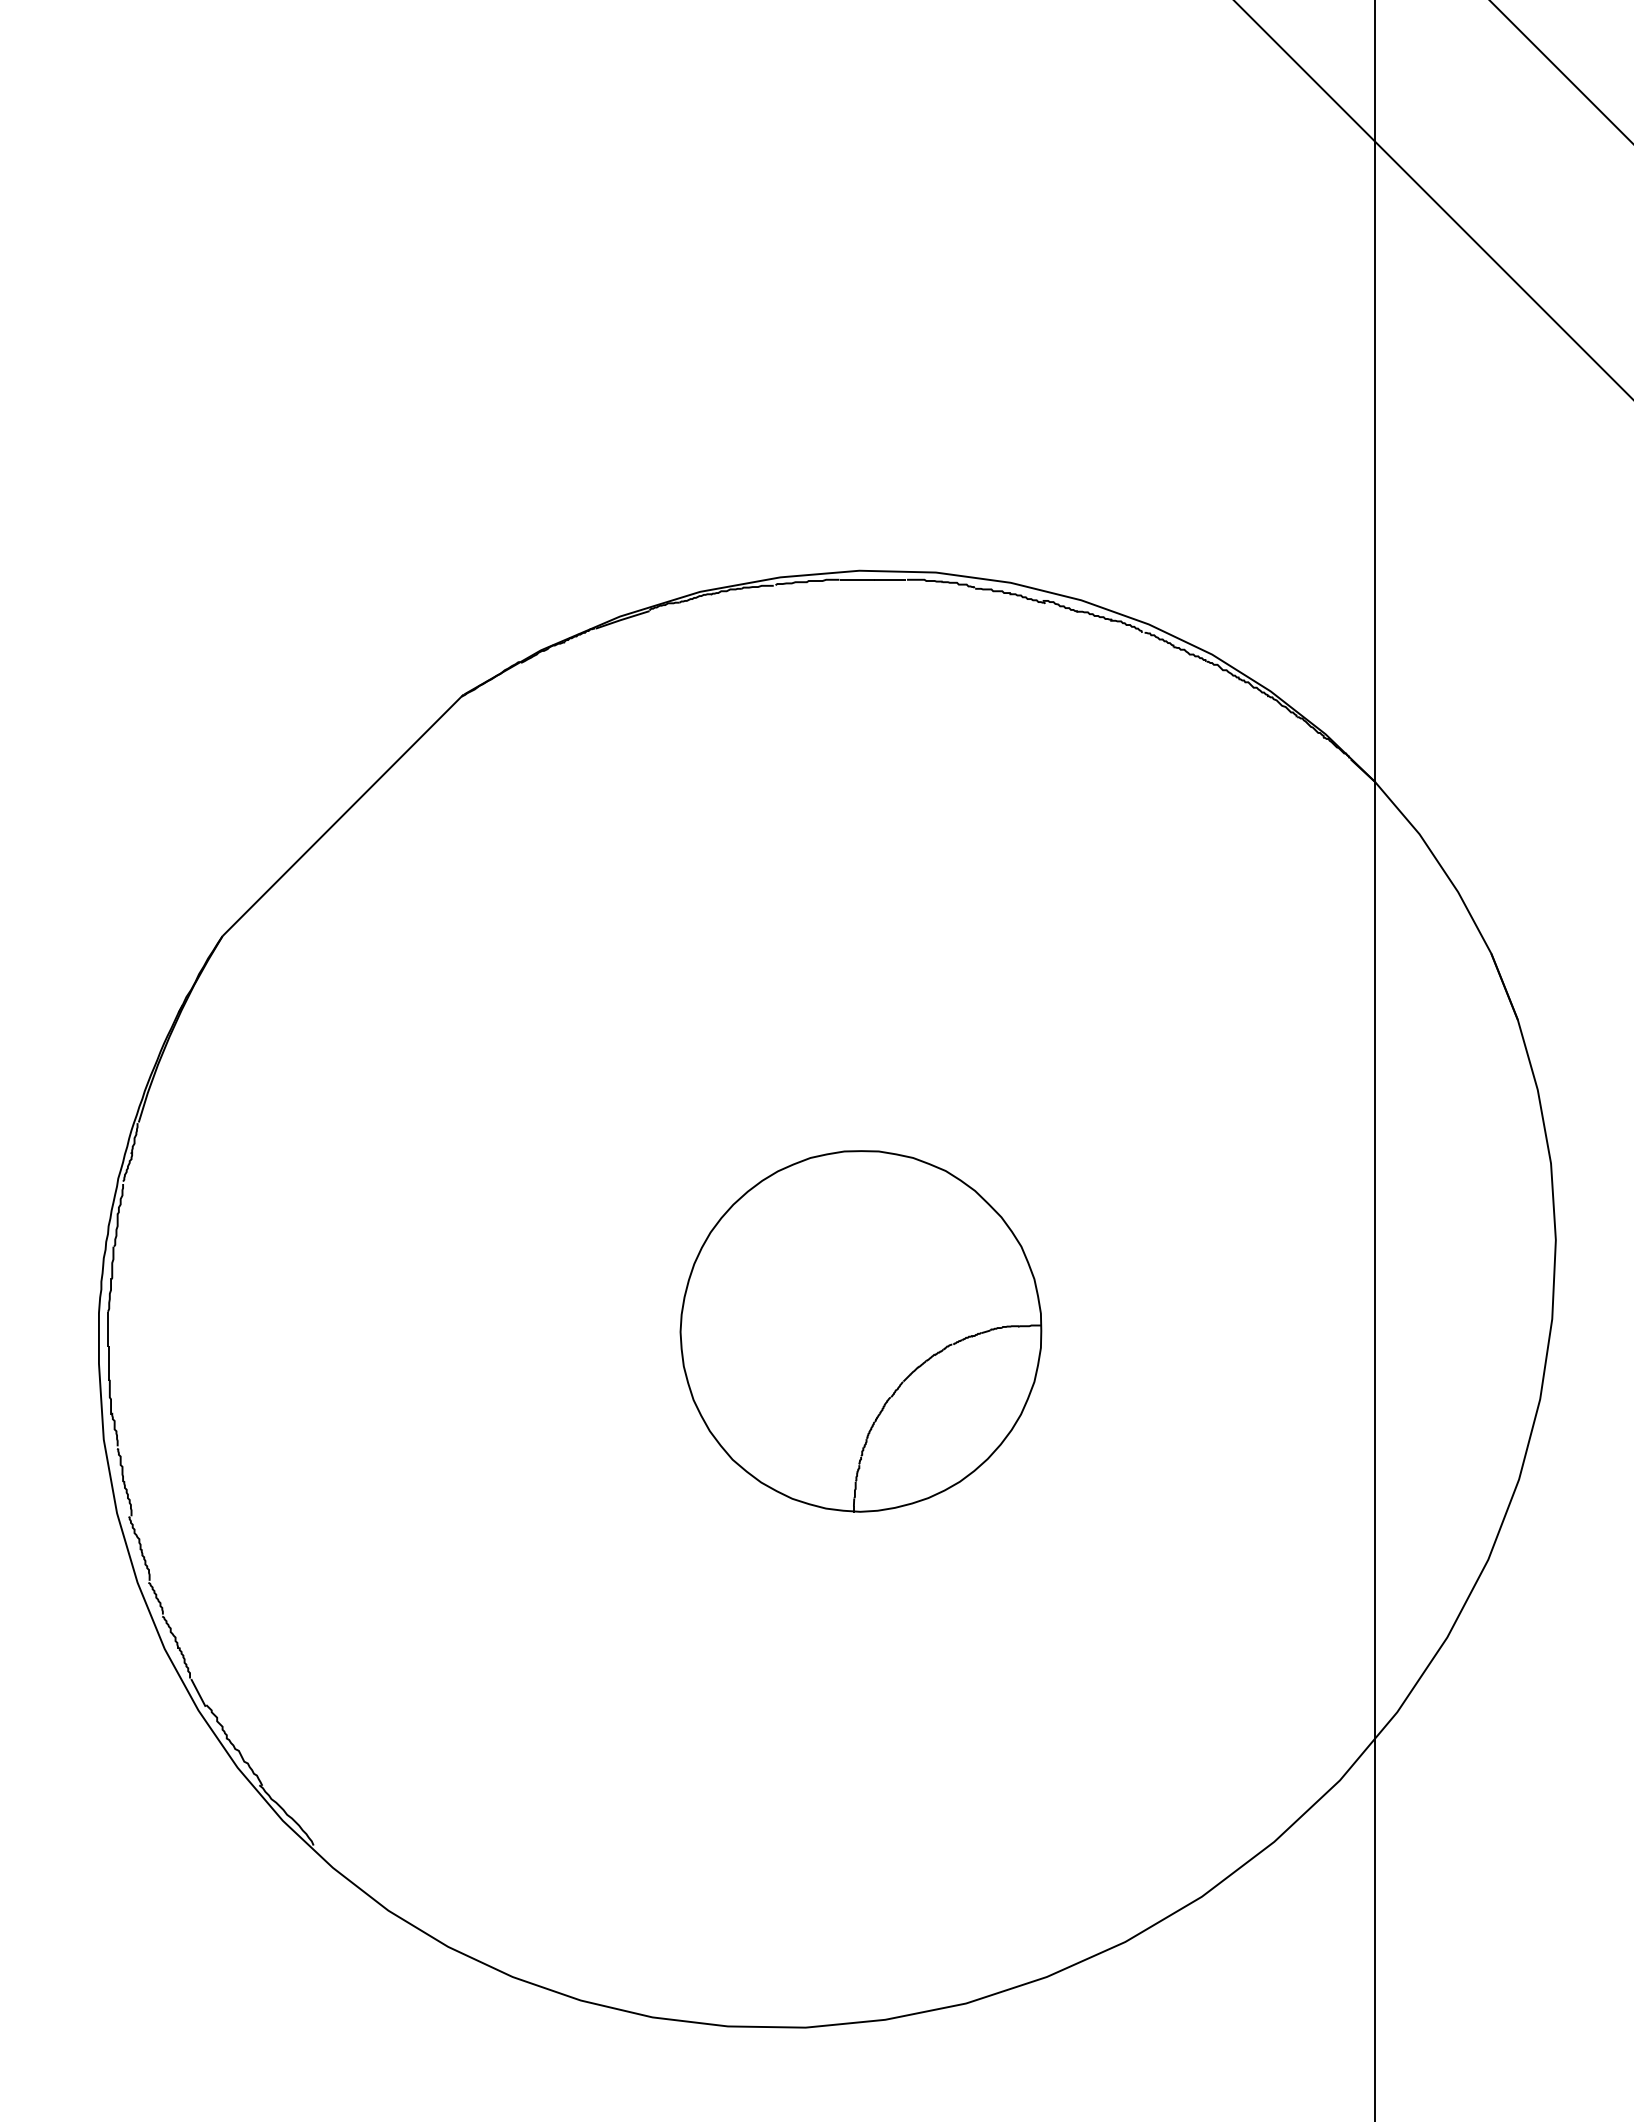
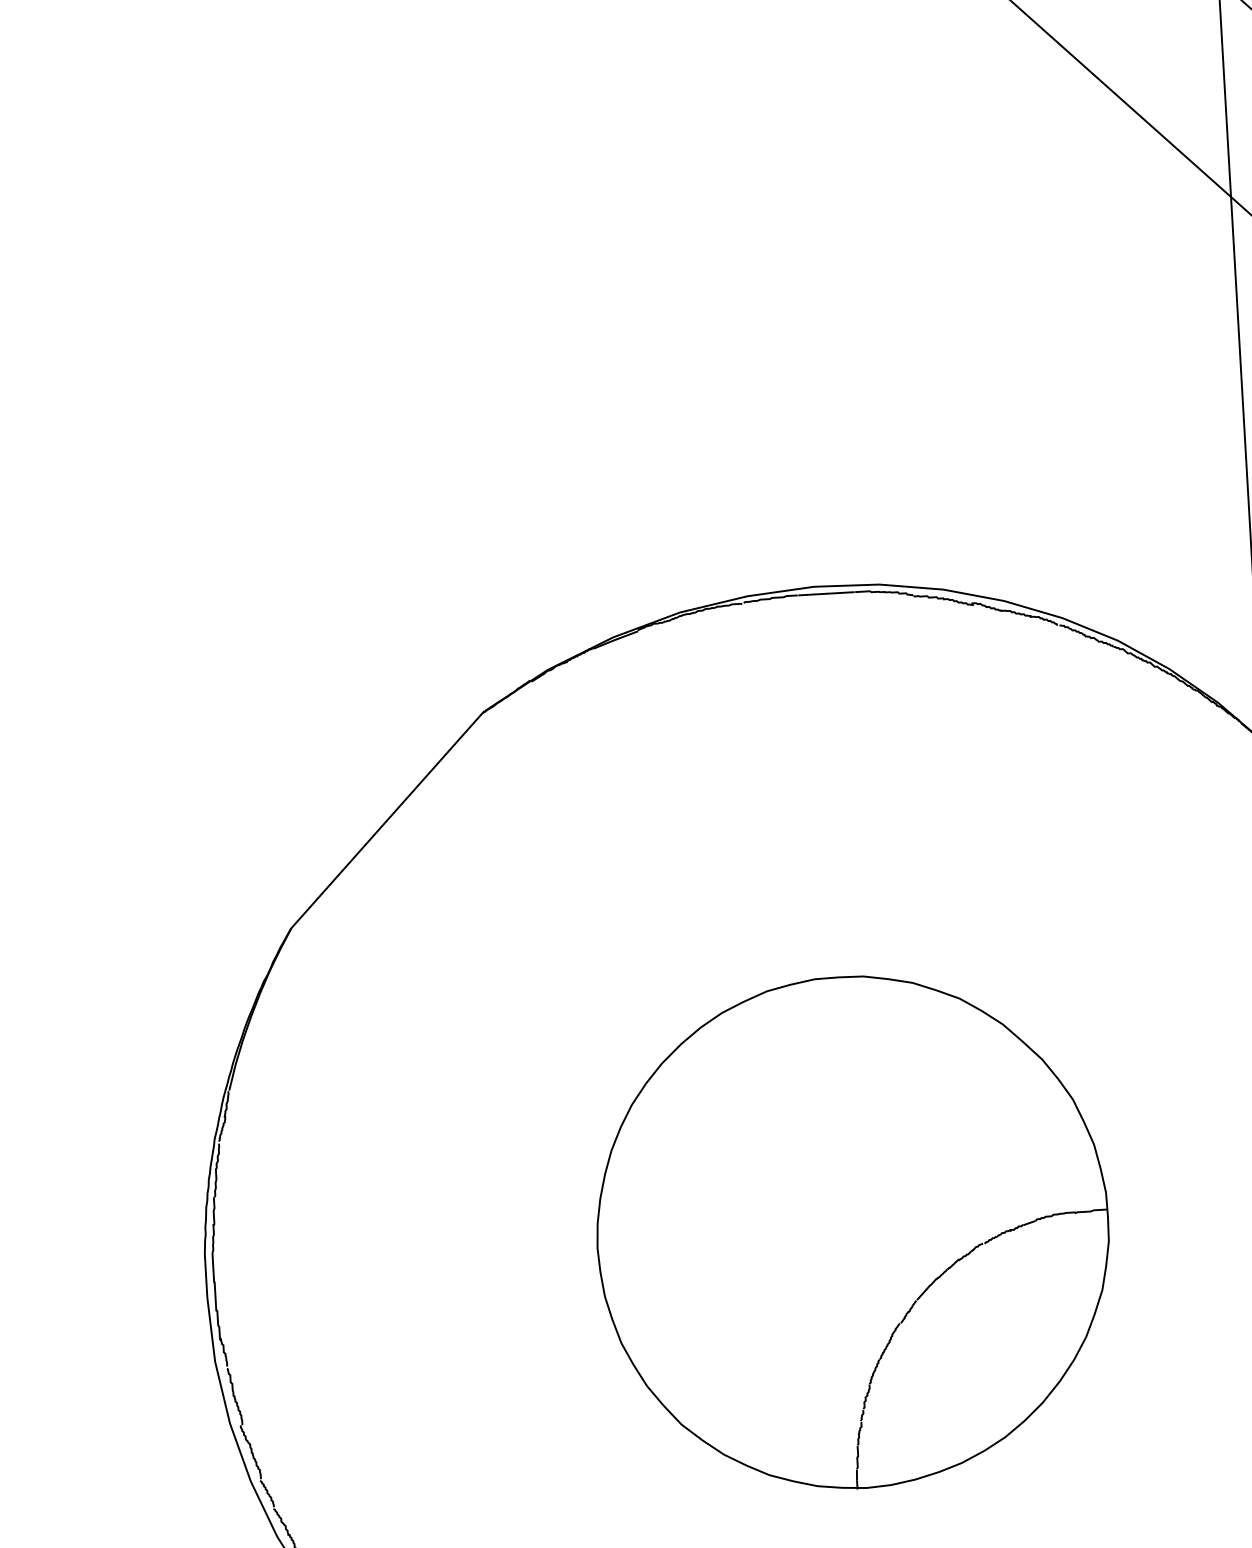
part: (860, 1331) -> (852, 1232), size x1.67

